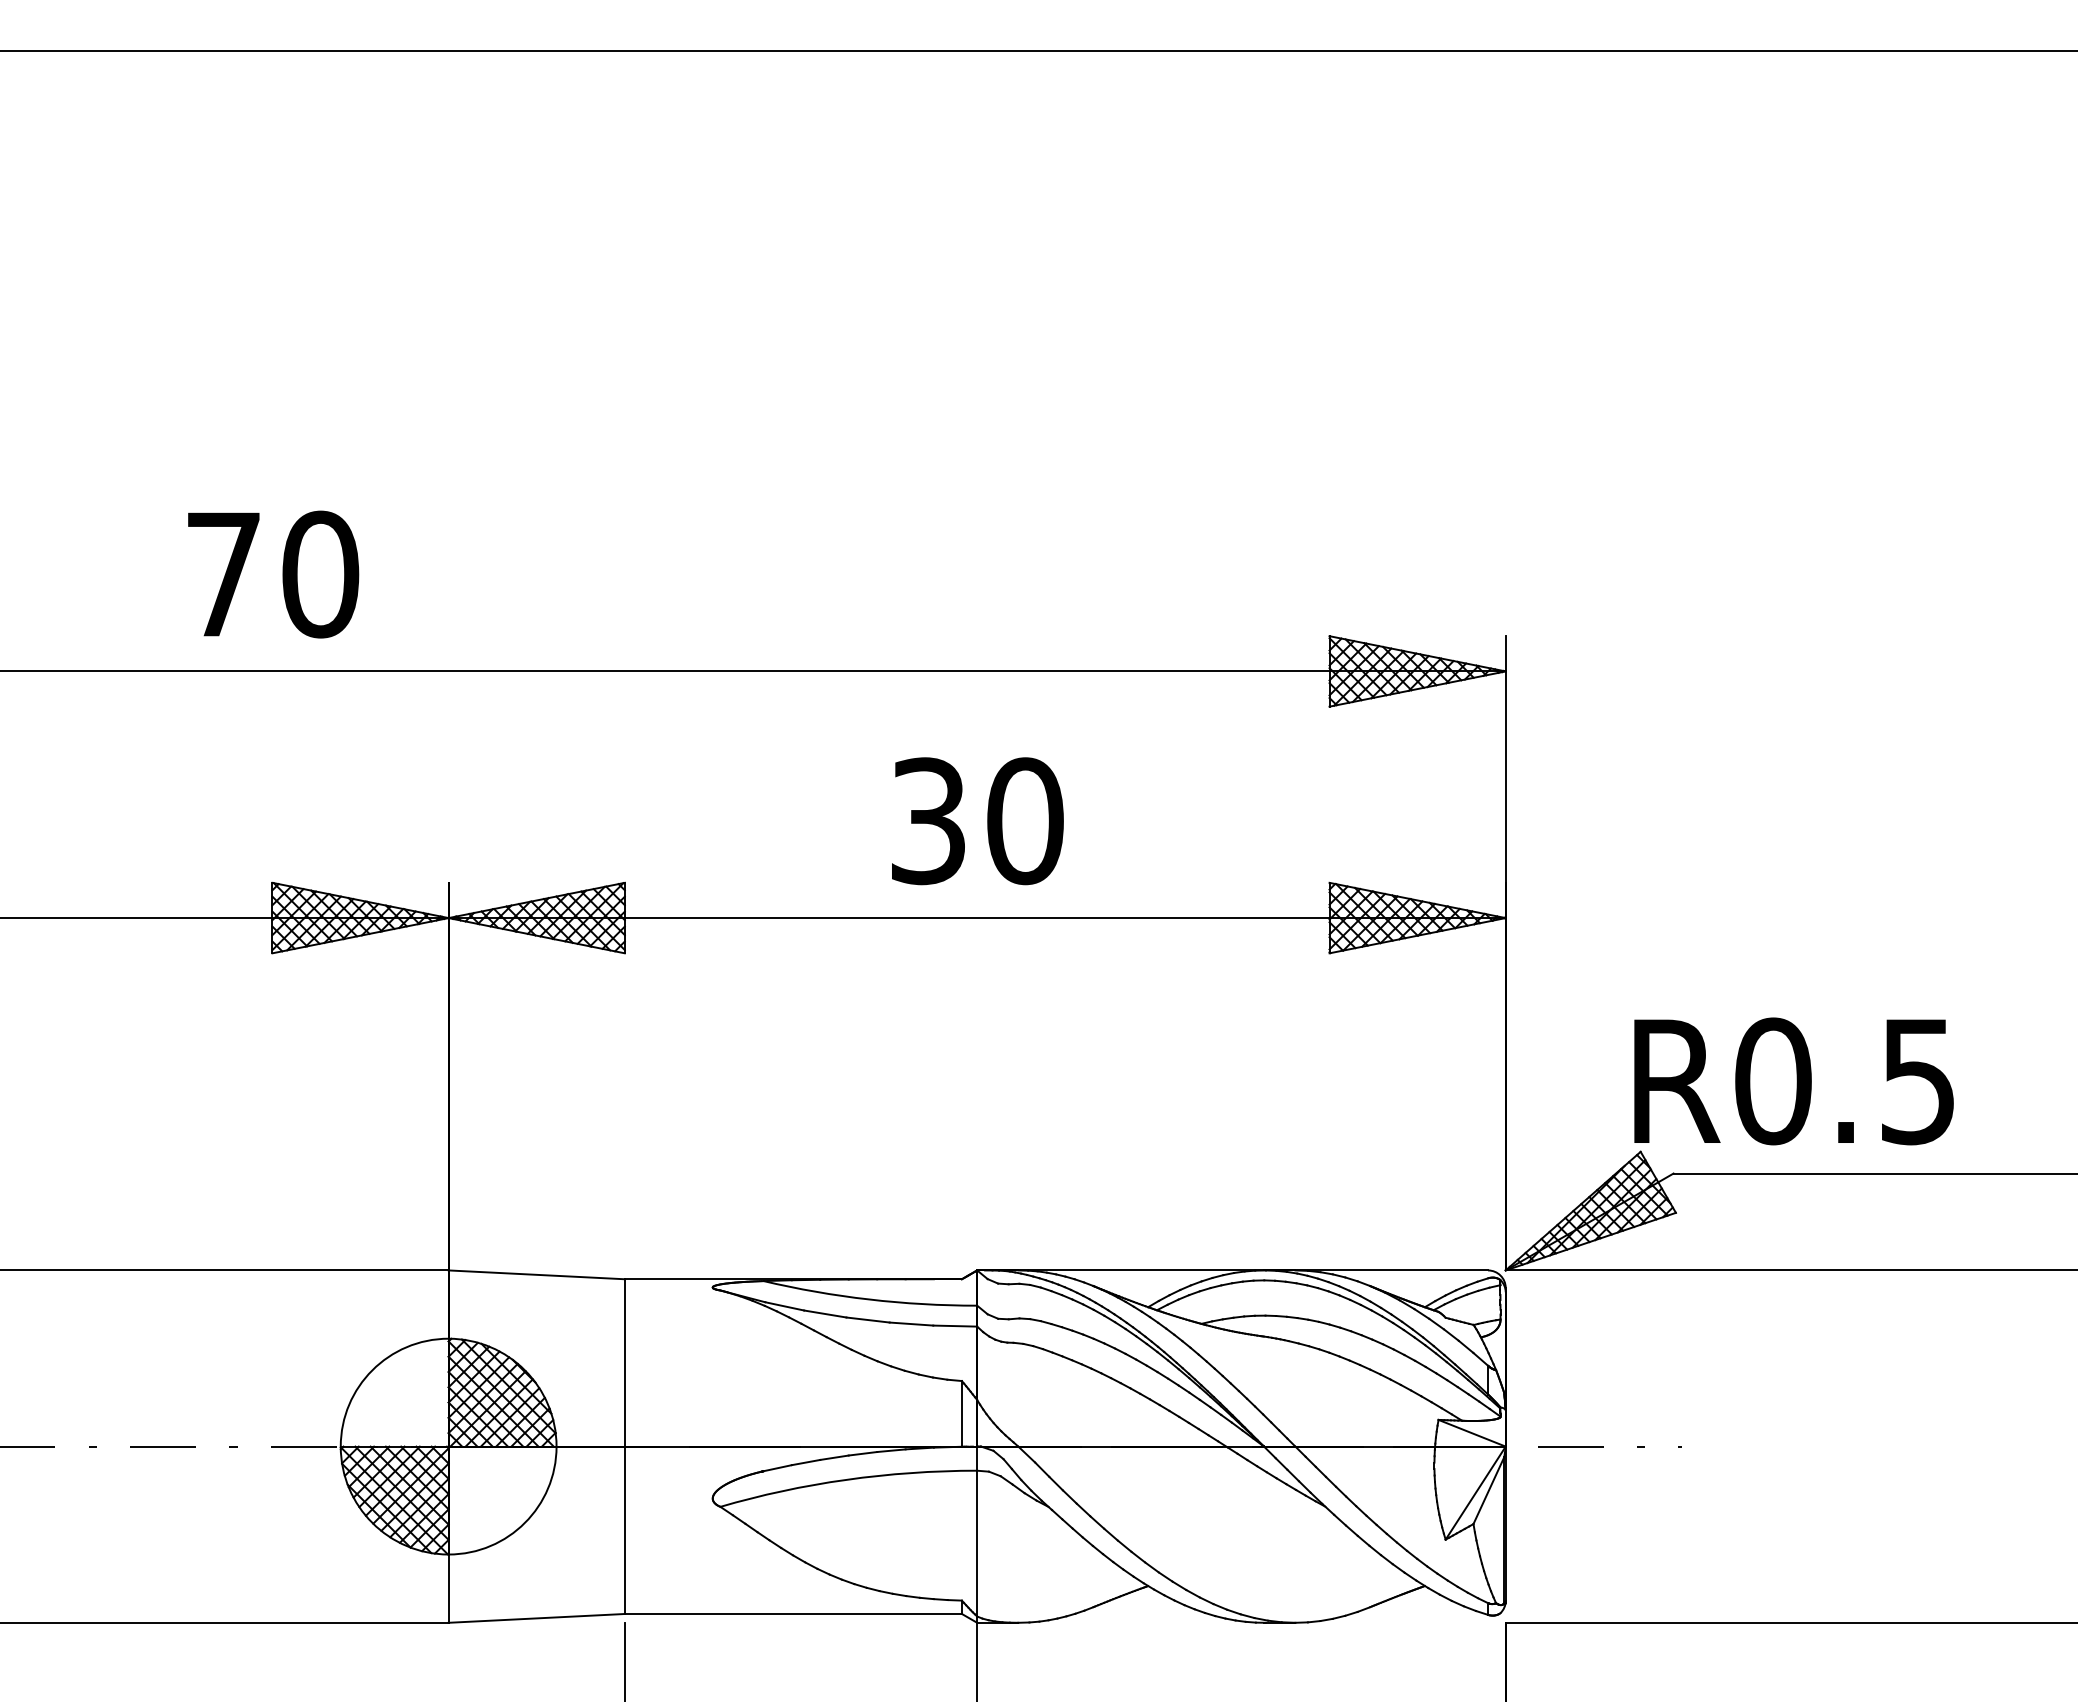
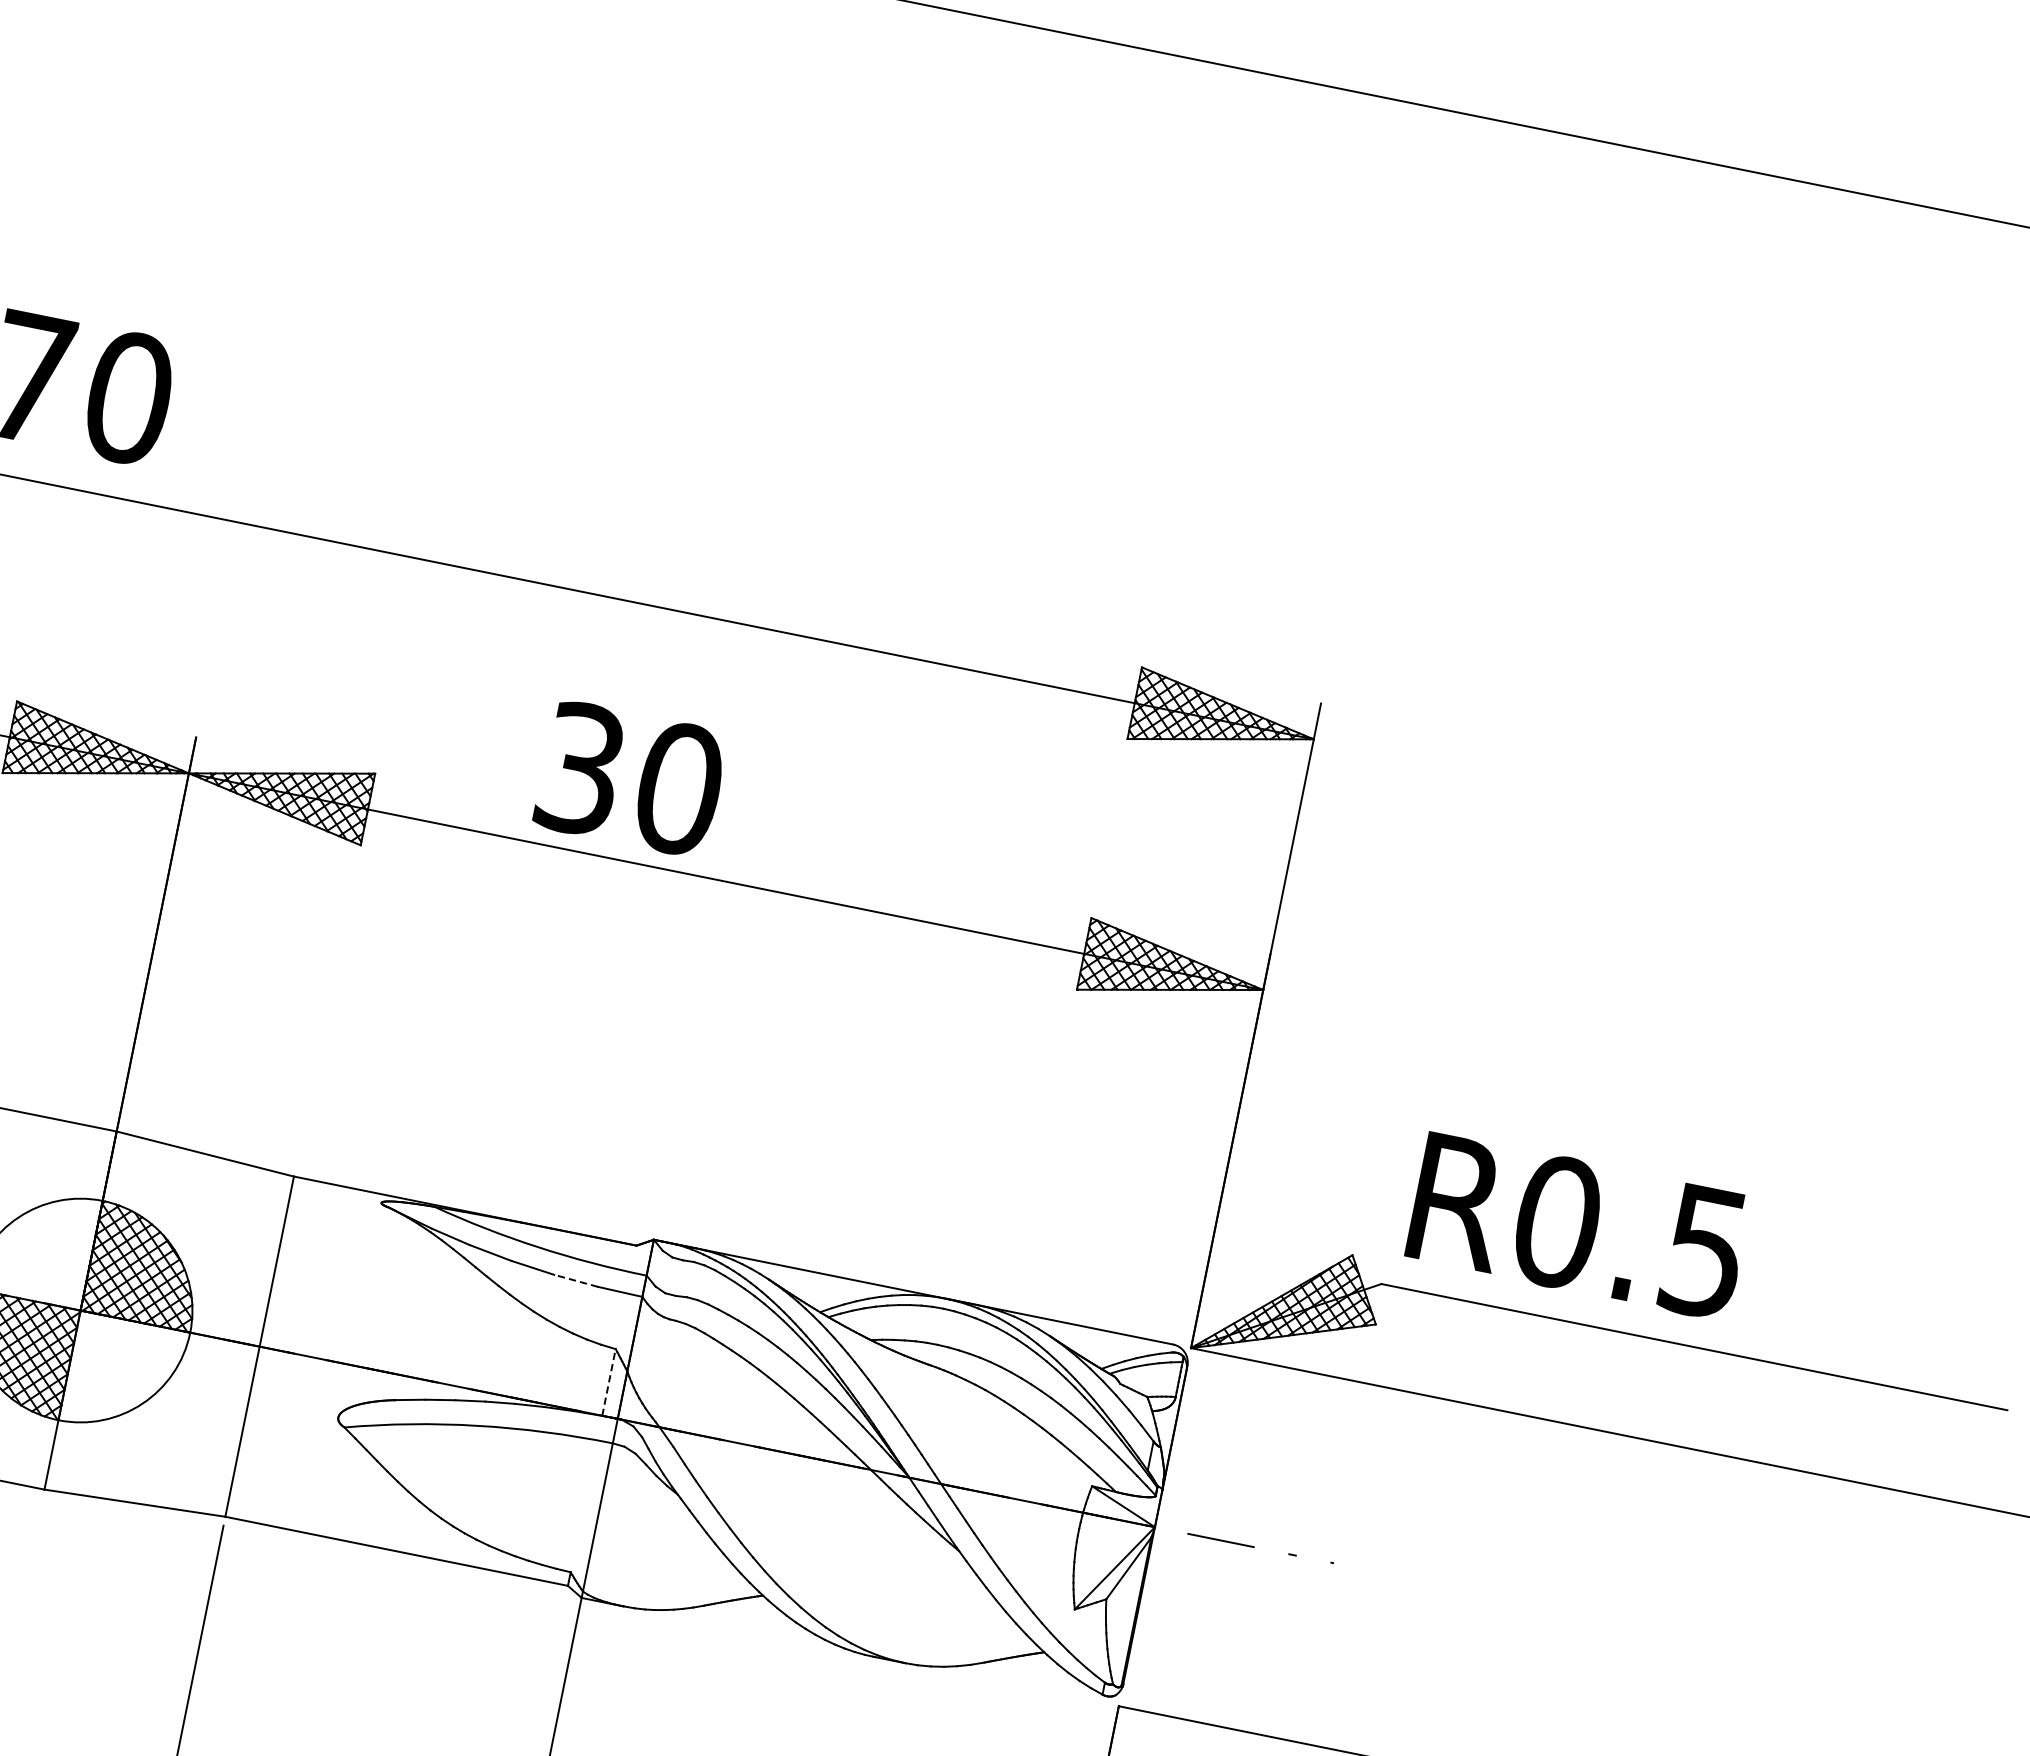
text: (977, 821) -> (630, 779), moved
text: (1793, 1081) -> (1578, 1226), moved
line: (911, 1324) -> (576, 1281), solid -> dashed
line: (961, 1413) -> (608, 1381), solid -> dashed

